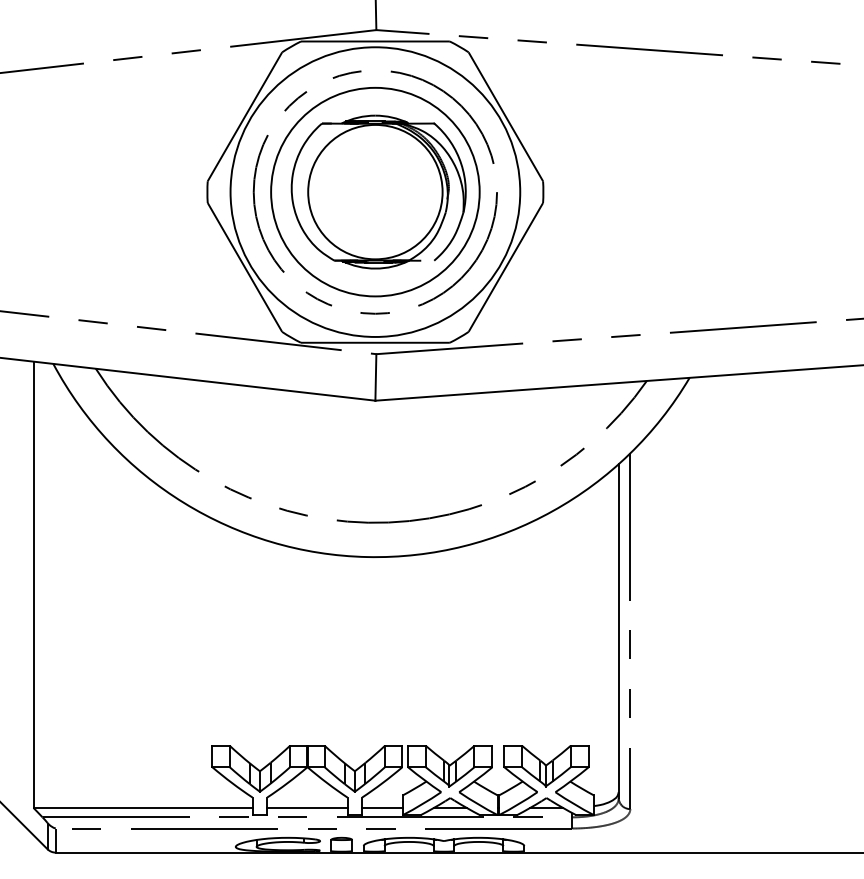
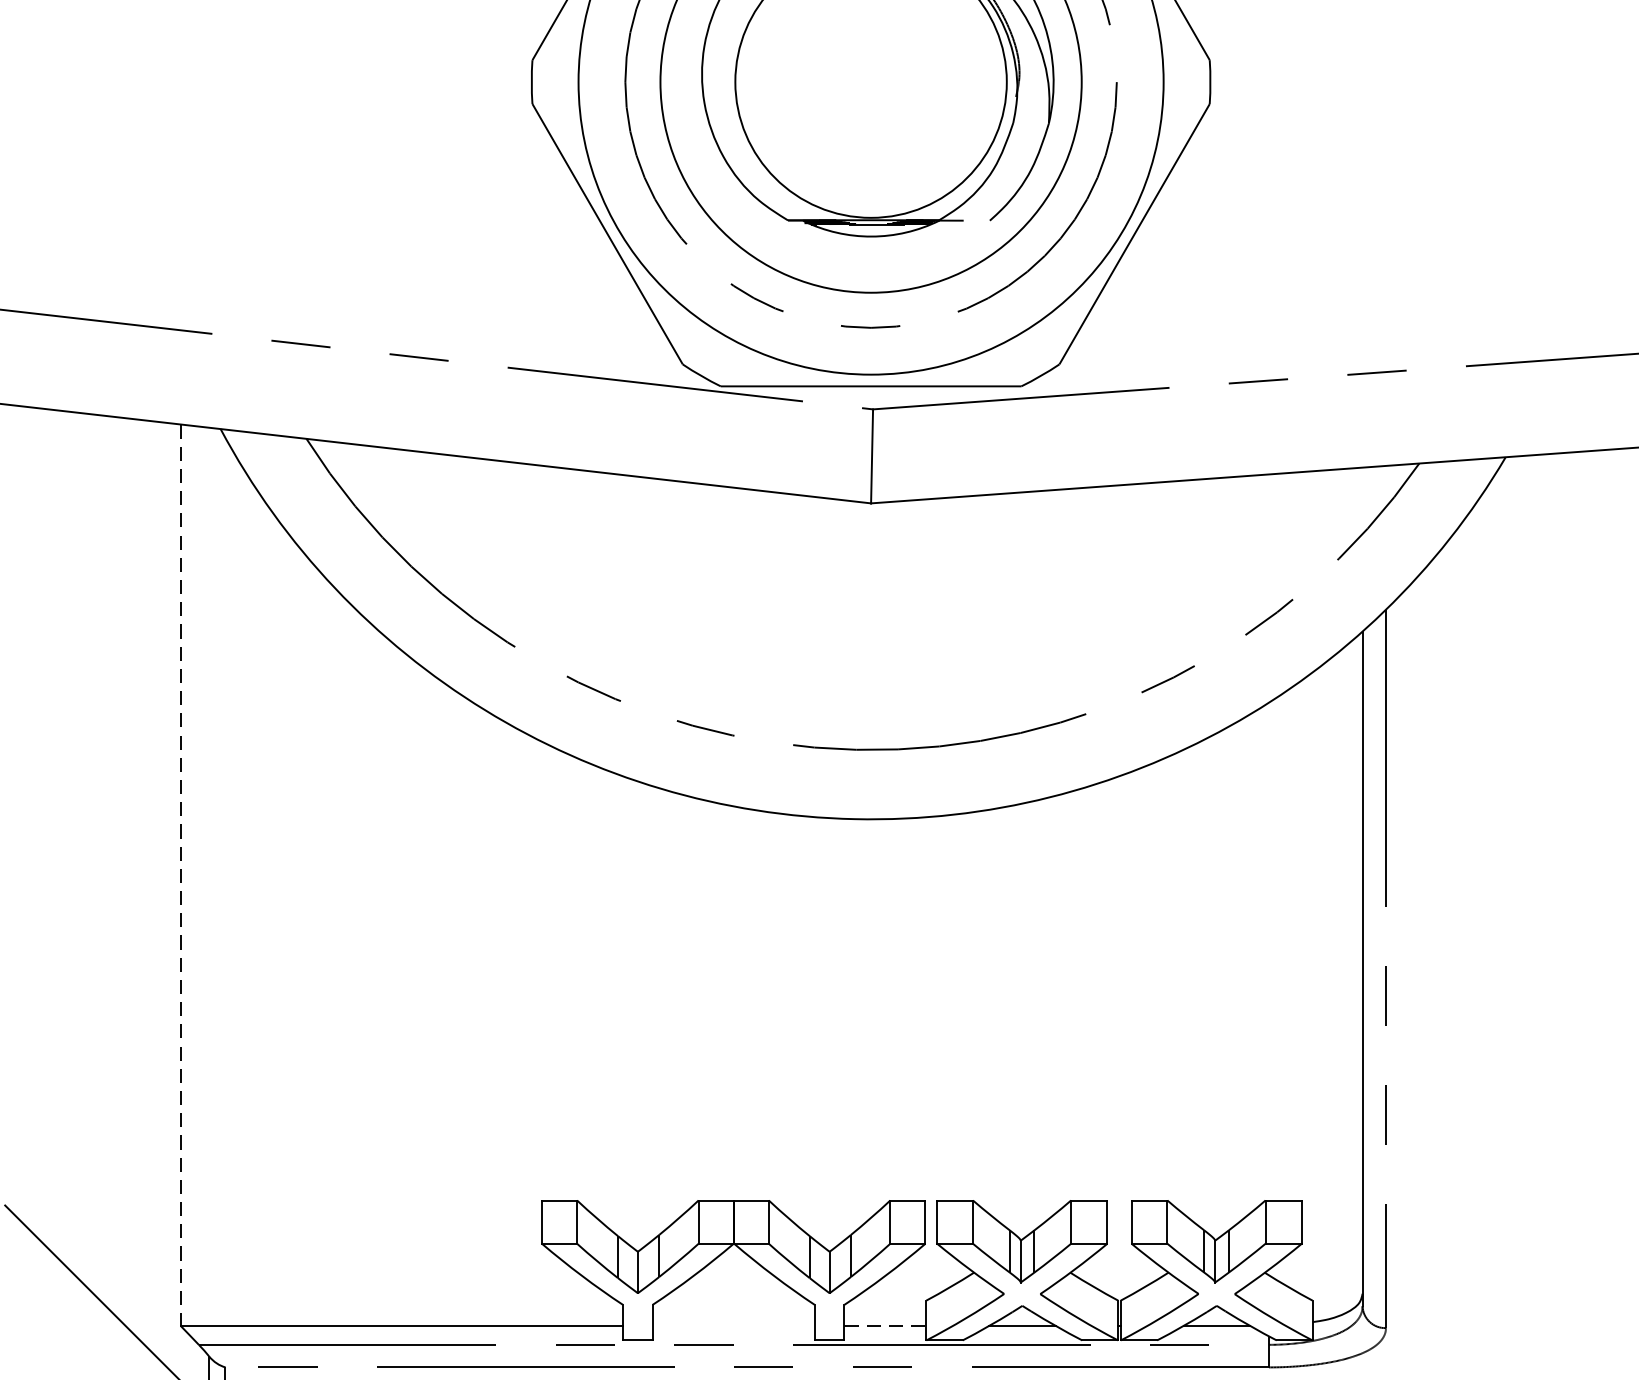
line: (33, 585) -> (180, 876), solid -> dashed
line: (307, 807) -> (733, 1324), removed
line: (383, 807) -> (887, 1324), solid -> dashed

